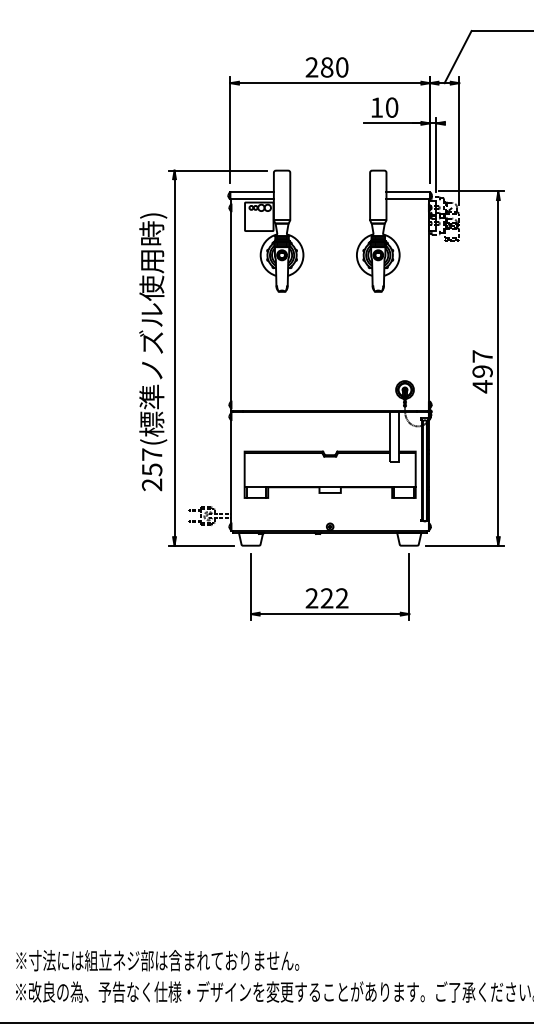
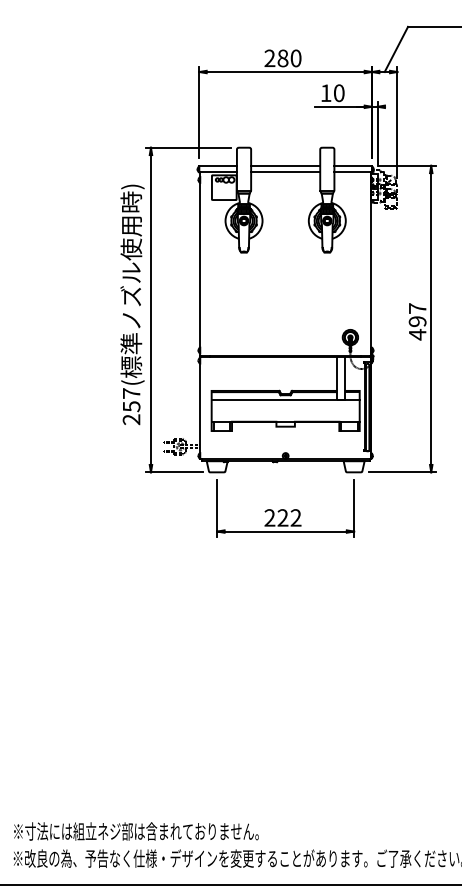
line: (330, 191) -> (285, 165), added
line: (330, 198) -> (285, 171), added
line: (329, 462) -> (285, 400), added

